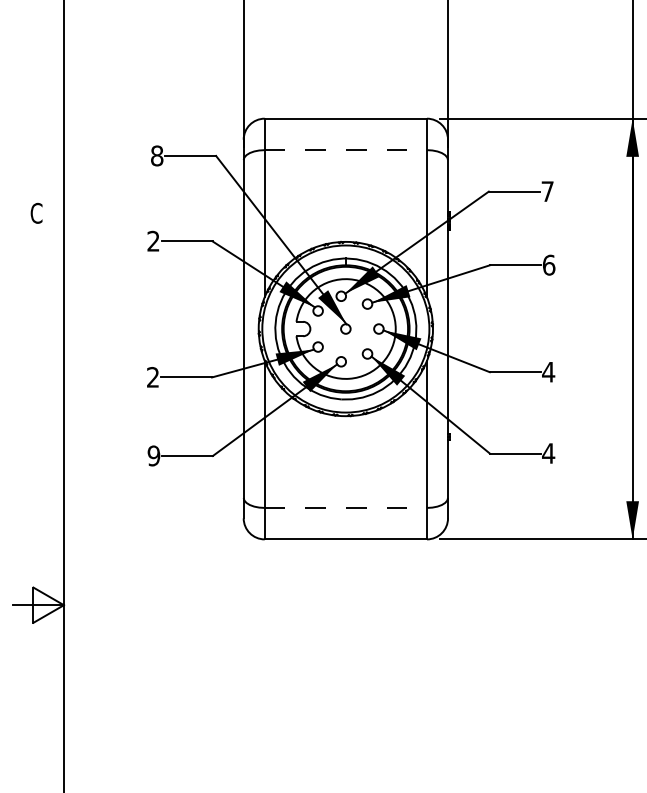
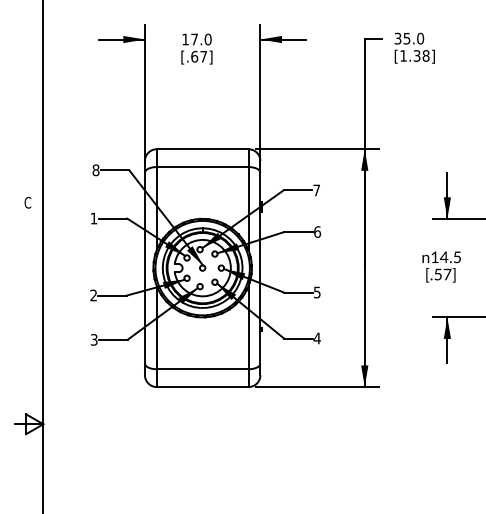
line: (345, 150) -> (202, 167), dashed -> solid
text: (152, 241) -> (93, 218), 2 -> 1
text: (547, 372) -> (316, 292), 4 -> 5
text: (152, 455) -> (93, 339), 9 -> 3
line: (345, 508) -> (202, 369), dashed -> solid

